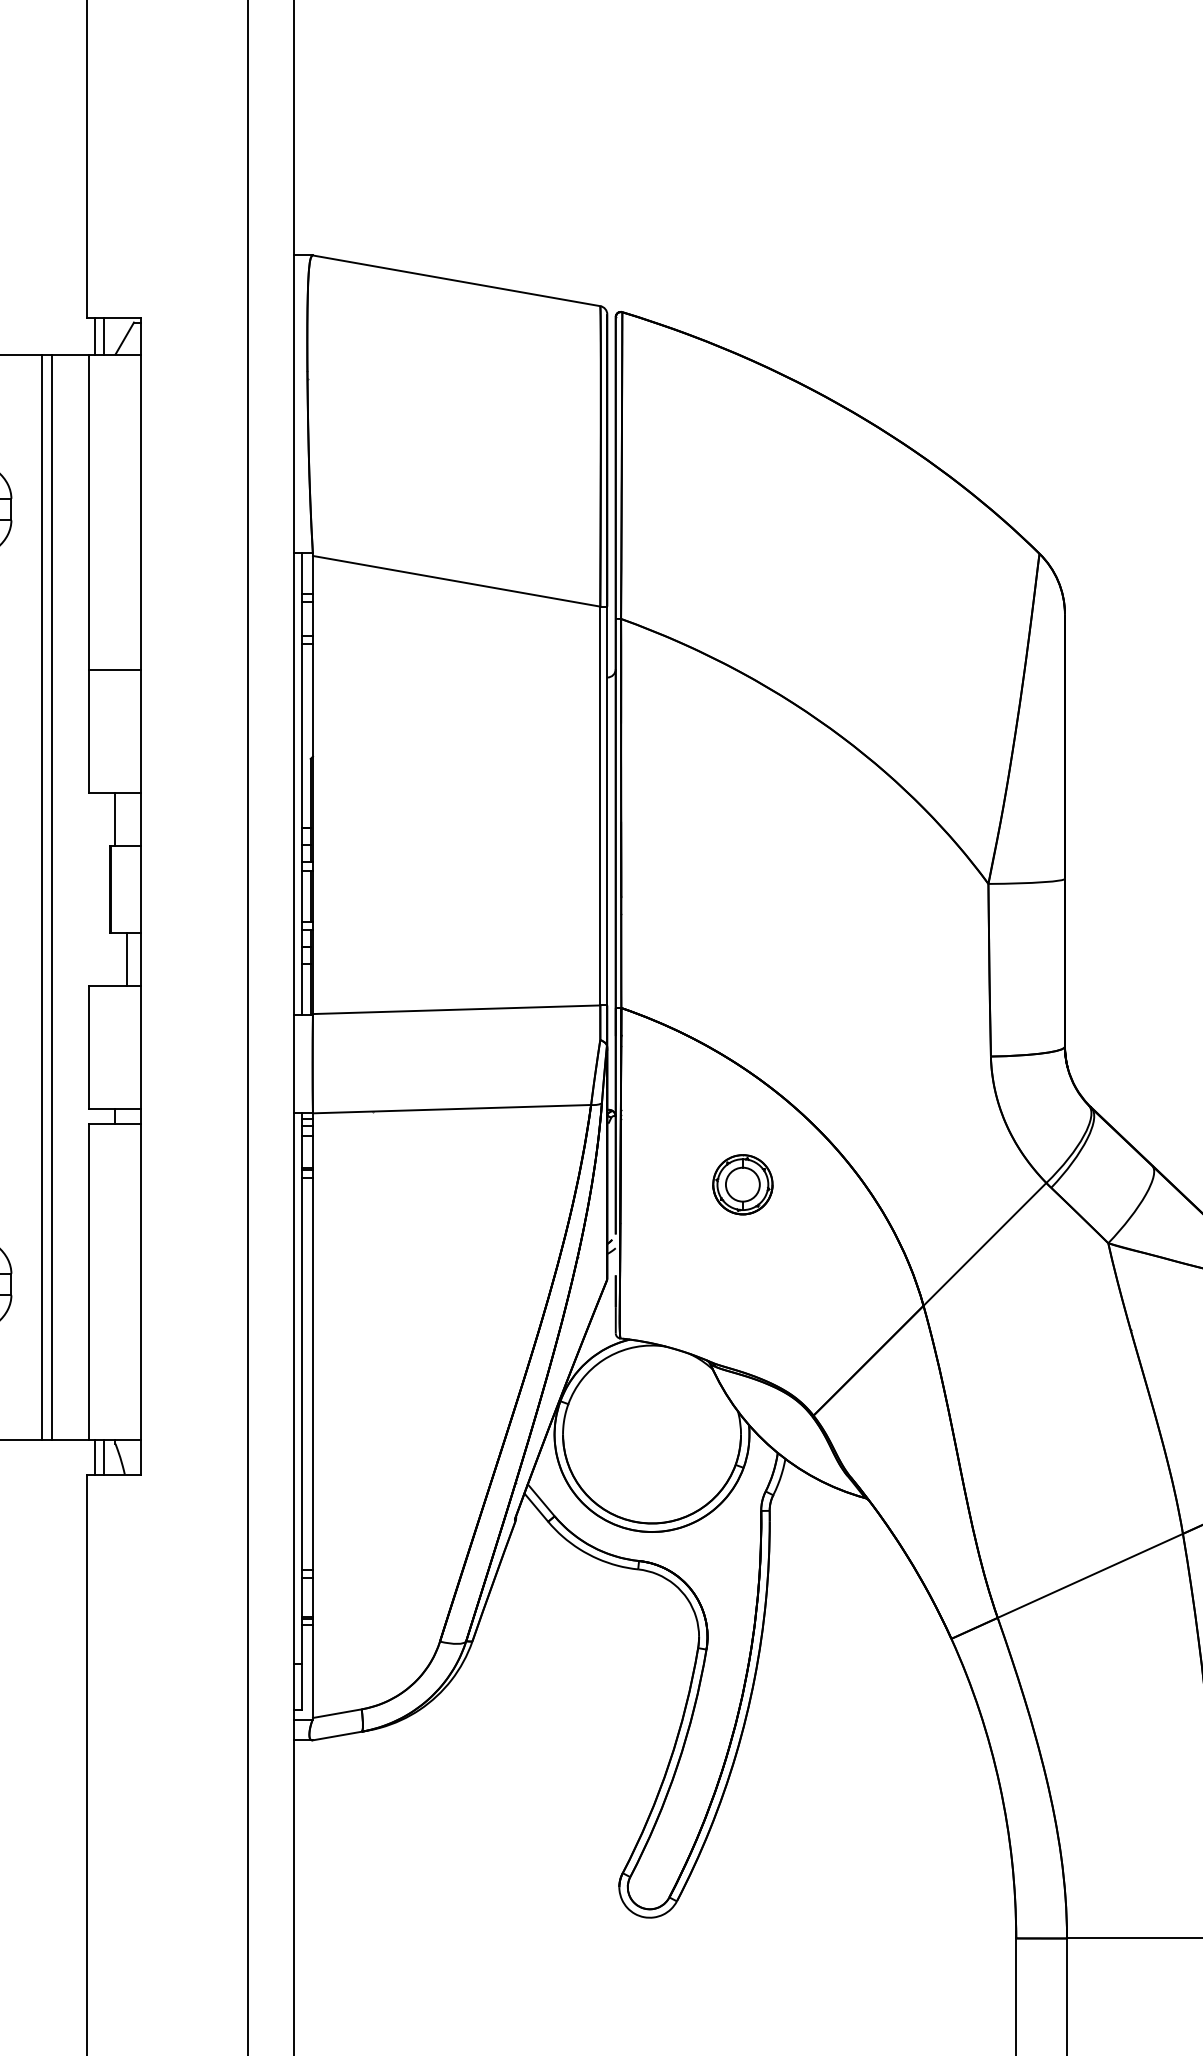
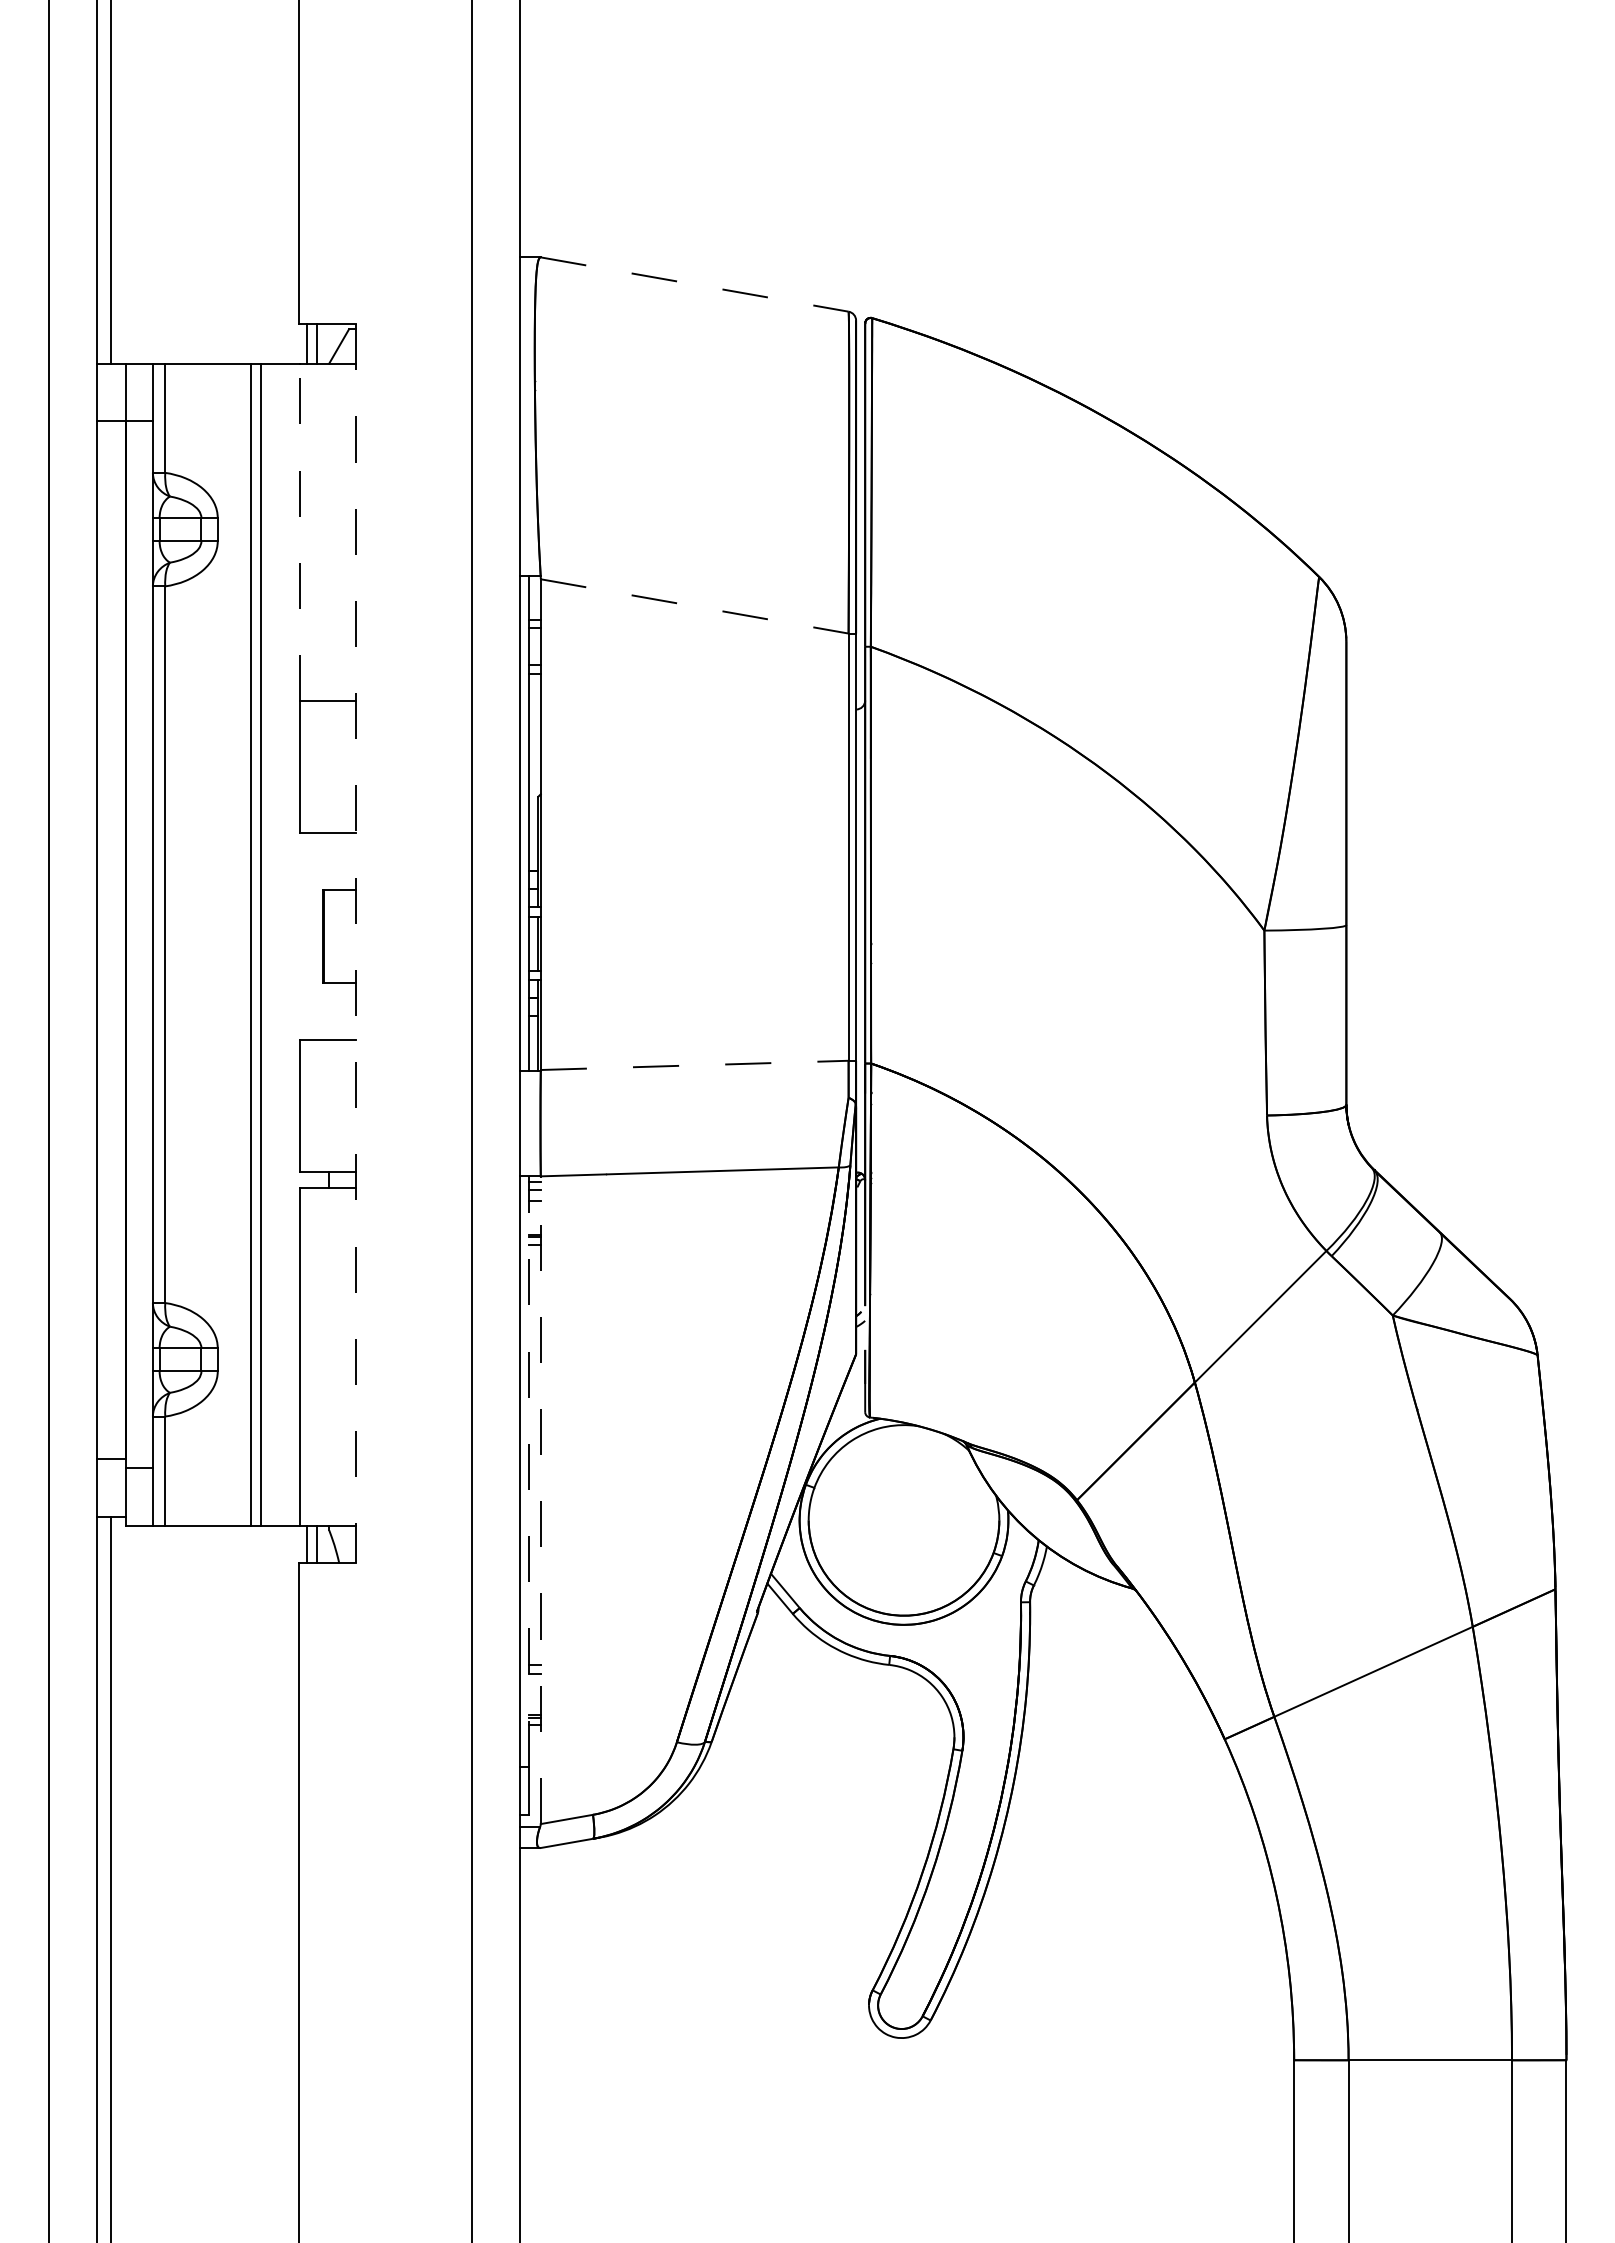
line: (457, 280) -> (695, 284), solid -> dashed
line: (88, 512) -> (300, 532), solid -> dashed
line: (457, 581) -> (695, 606), solid -> dashed
line: (115, 819) -> (329, 861), removed
line: (140, 895) -> (356, 943), solid -> dashed
line: (126, 959) -> (341, 1011), removed
line: (456, 1009) -> (694, 1065), solid -> dashed
part: (743, 1184) -> (1001, 1252), removed
line: (302, 1387) -> (529, 1470), solid -> dashed
line: (312, 1415) -> (540, 1500), solid -> dashed

